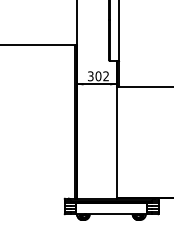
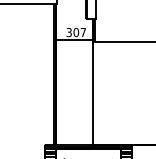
text: (105, 76) -> (82, 32), 302 -> 307

